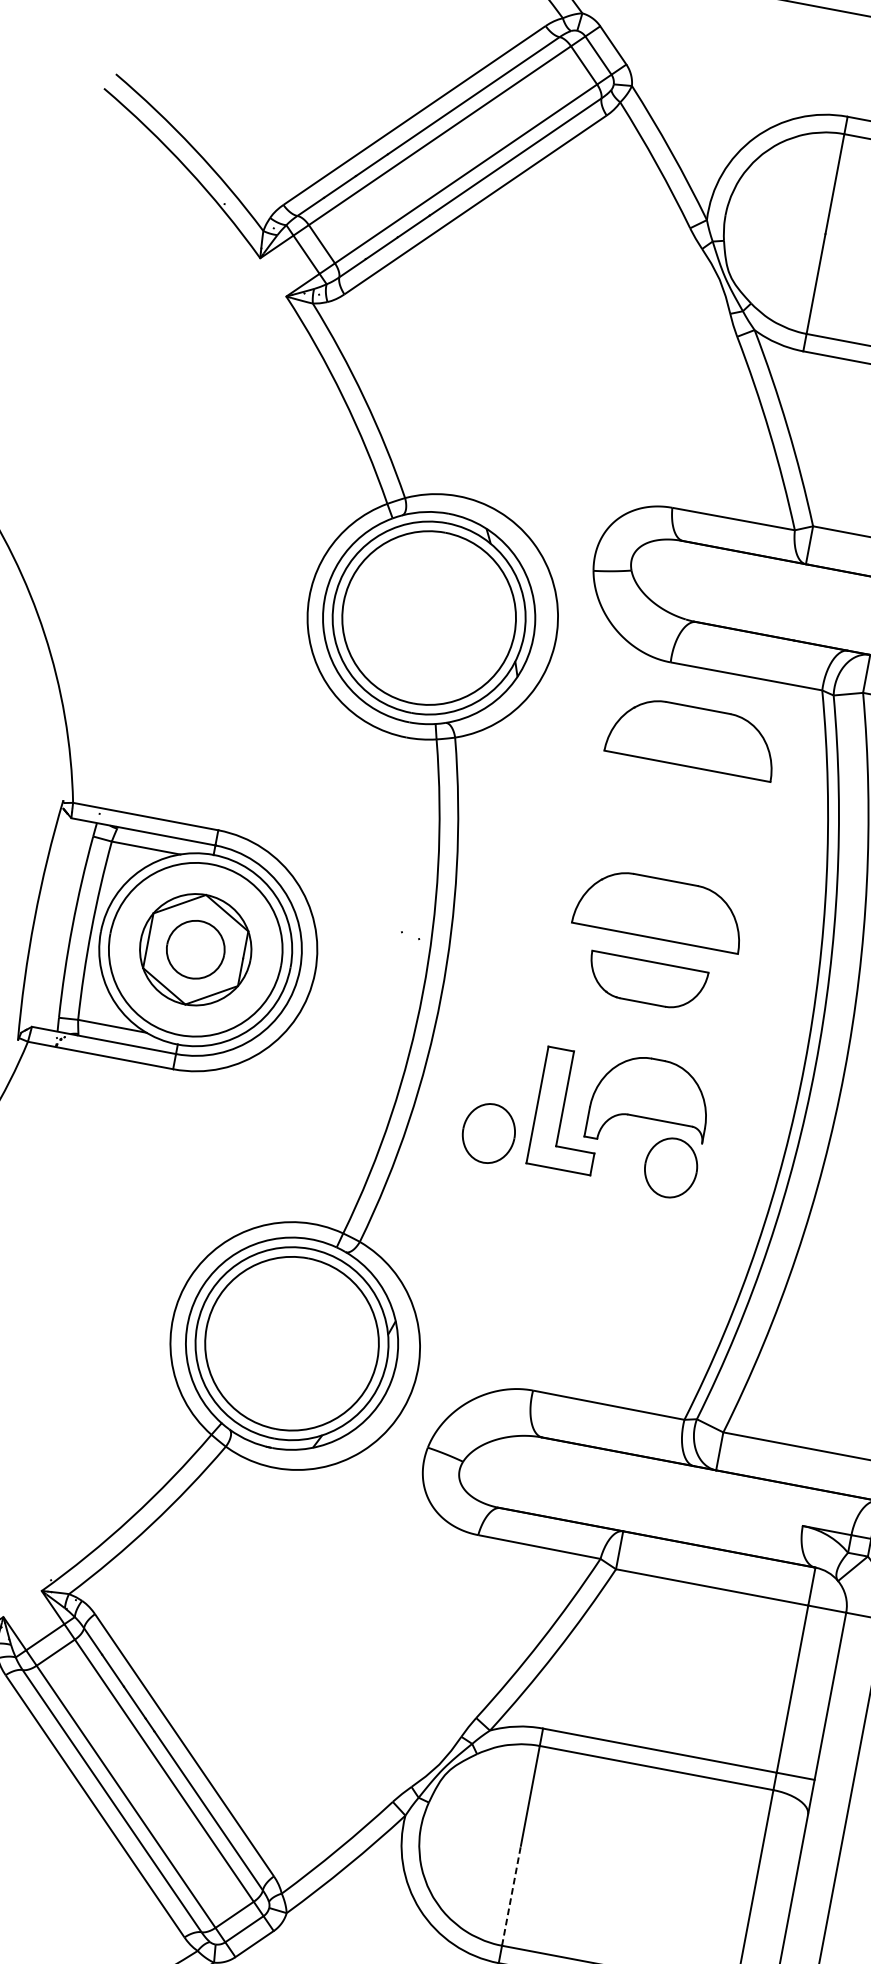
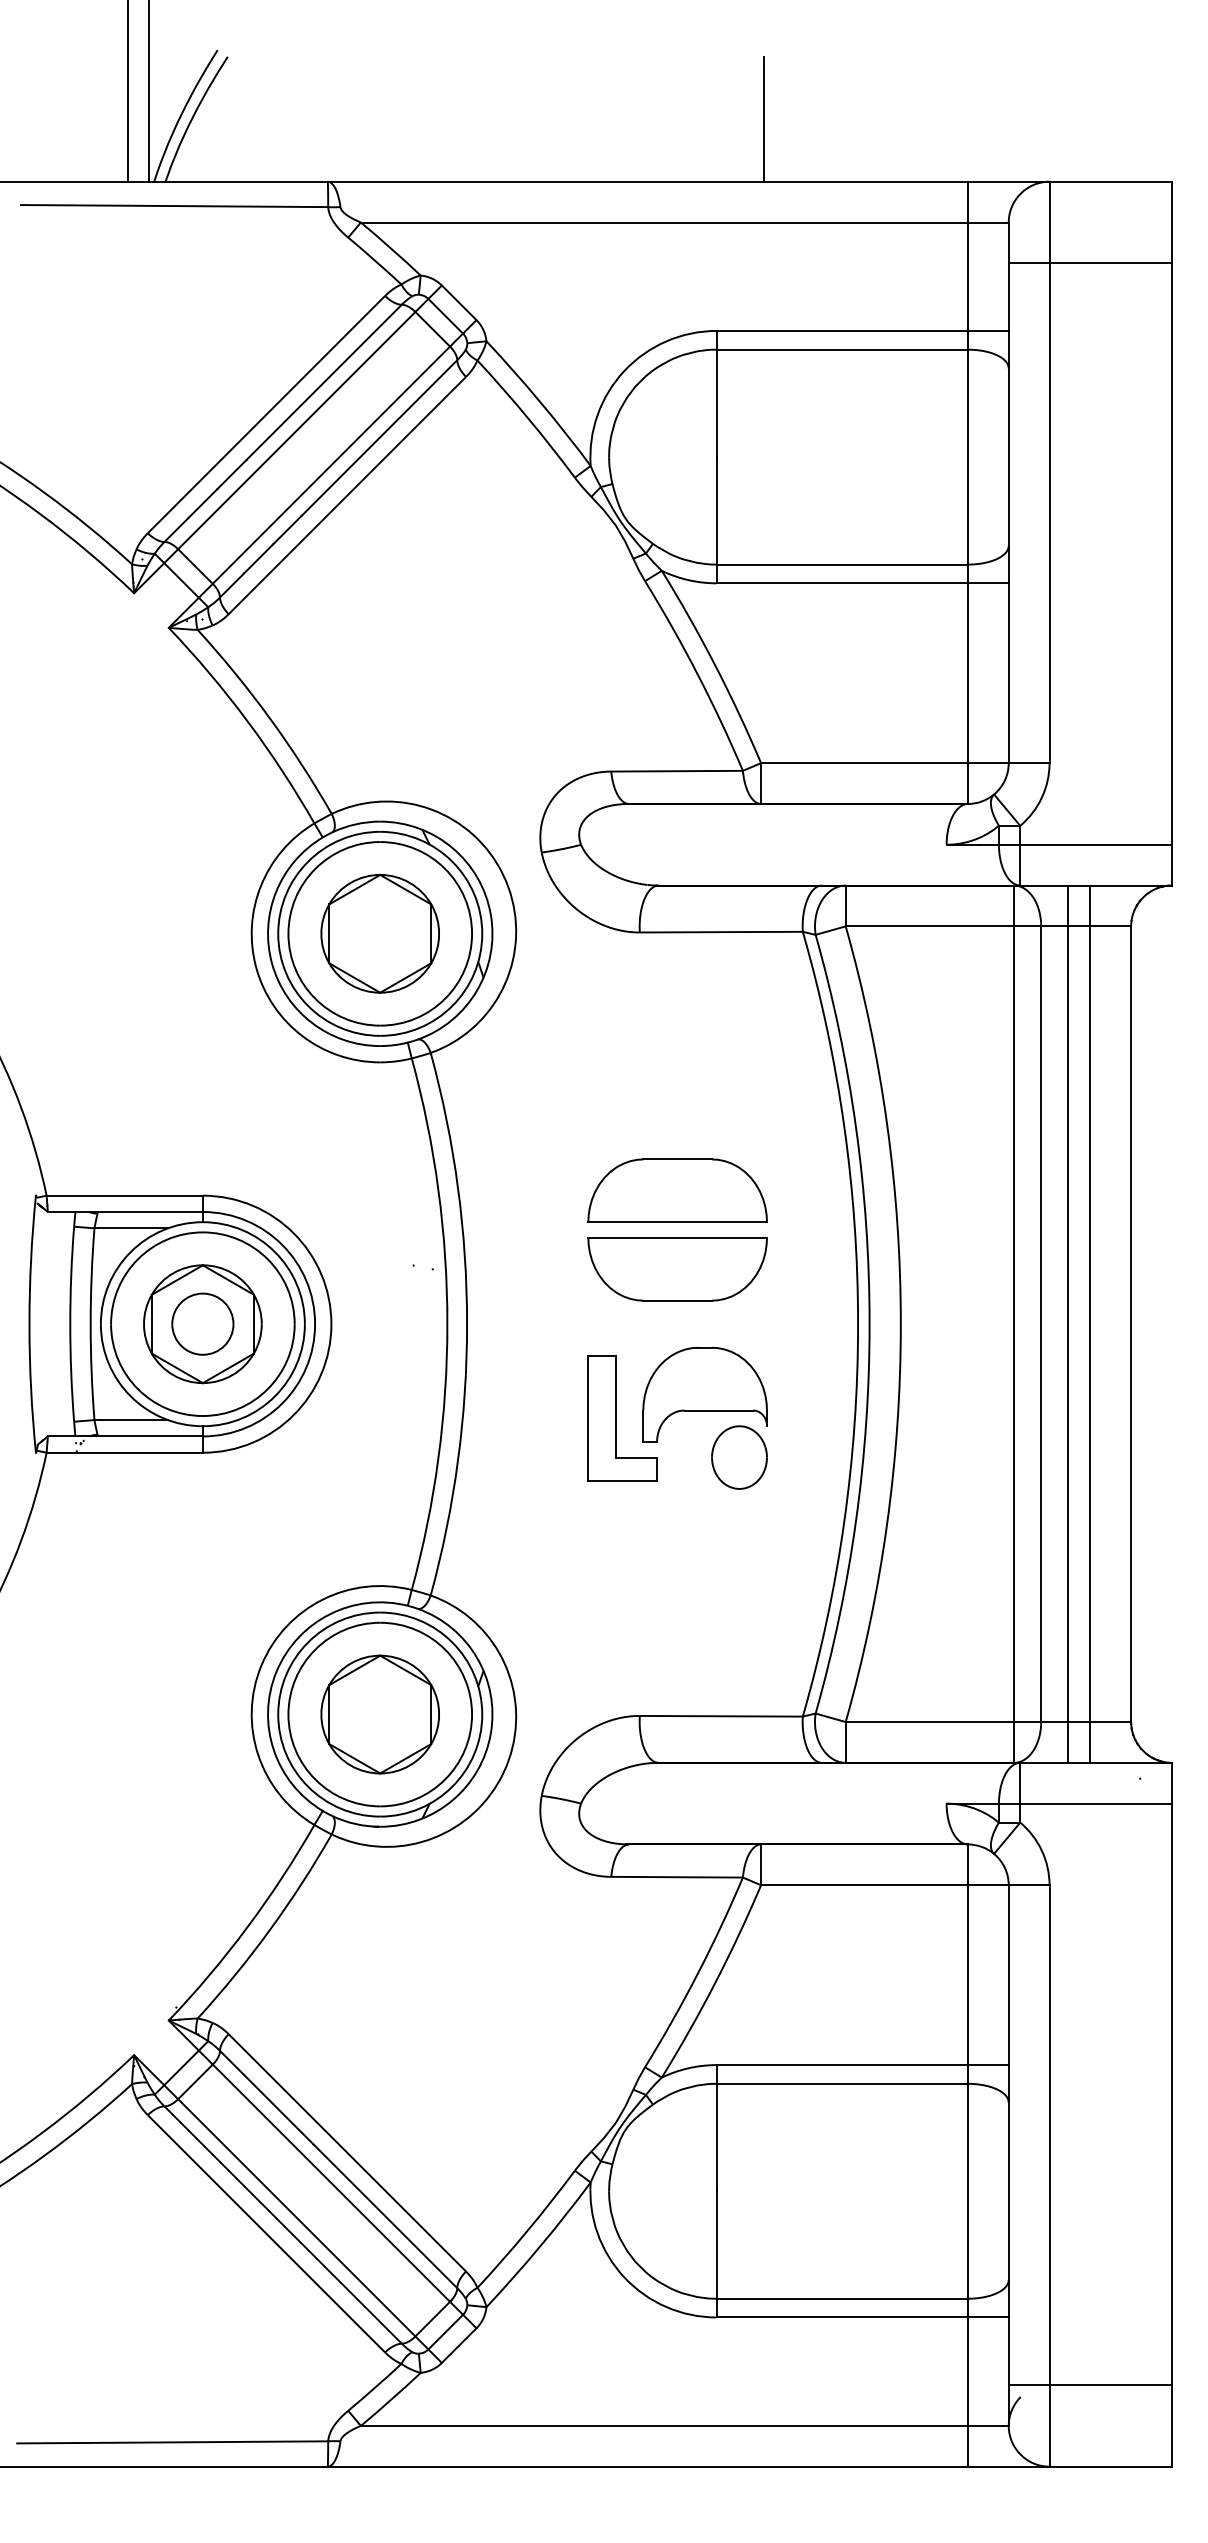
part: (428, 617) -> (379, 933), added
part: (692, 736) -> (677, 1005), removed
part: (646, 982) -> (677, 1269), size x1.43
part: (488, 1133) -> (543, 1457), removed
part: (291, 1343) -> (379, 1714), added
line: (511, 1896) -> (716, 2245), dashed -> solid

